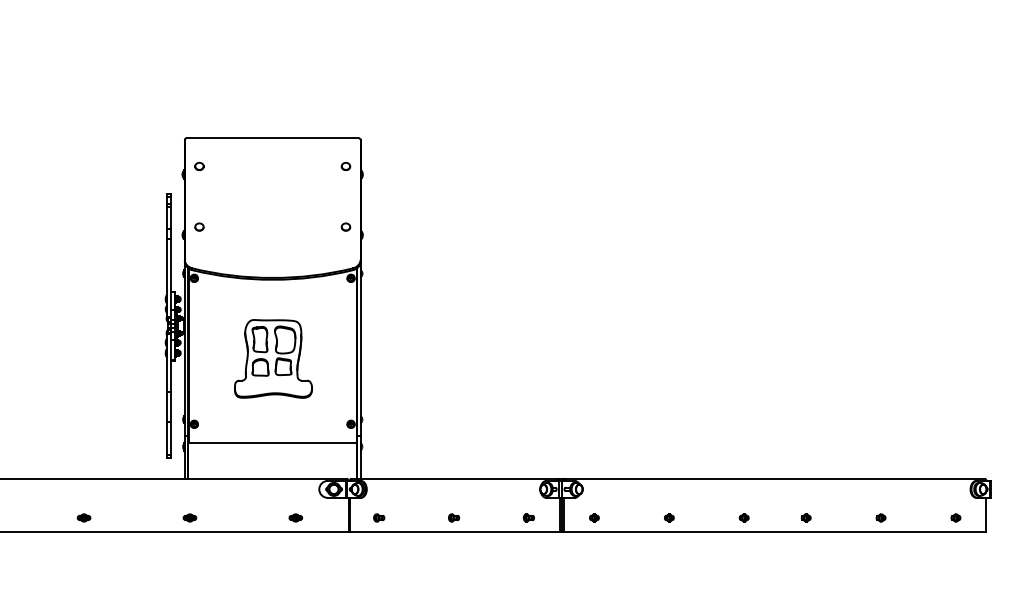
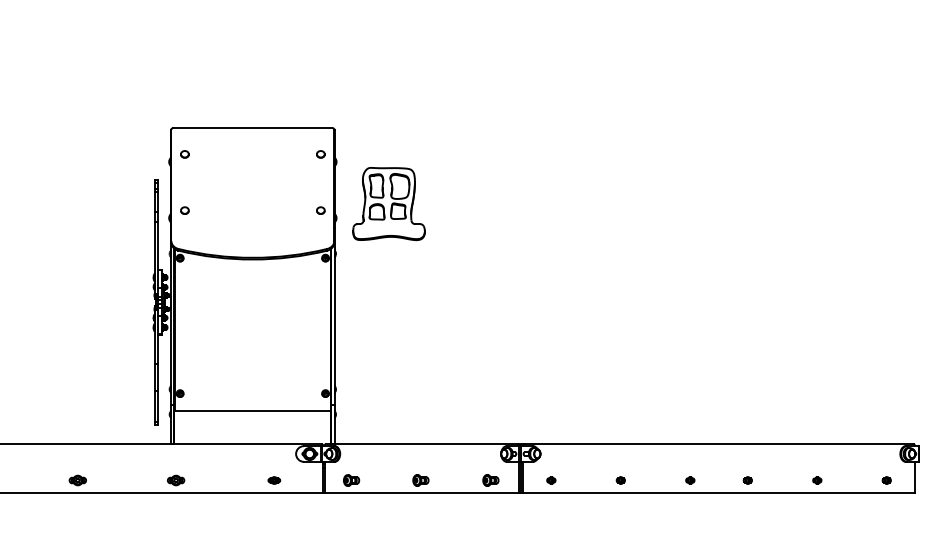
part: (273, 358) -> (389, 203), moved
part: (83, 517) -> (77, 480), size x1.4
part: (189, 517) -> (175, 480), size x1.4
part: (379, 517) -> (351, 480), size x1.6
part: (454, 517) -> (421, 480), size x1.6
part: (528, 517) -> (490, 480), size x1.6

